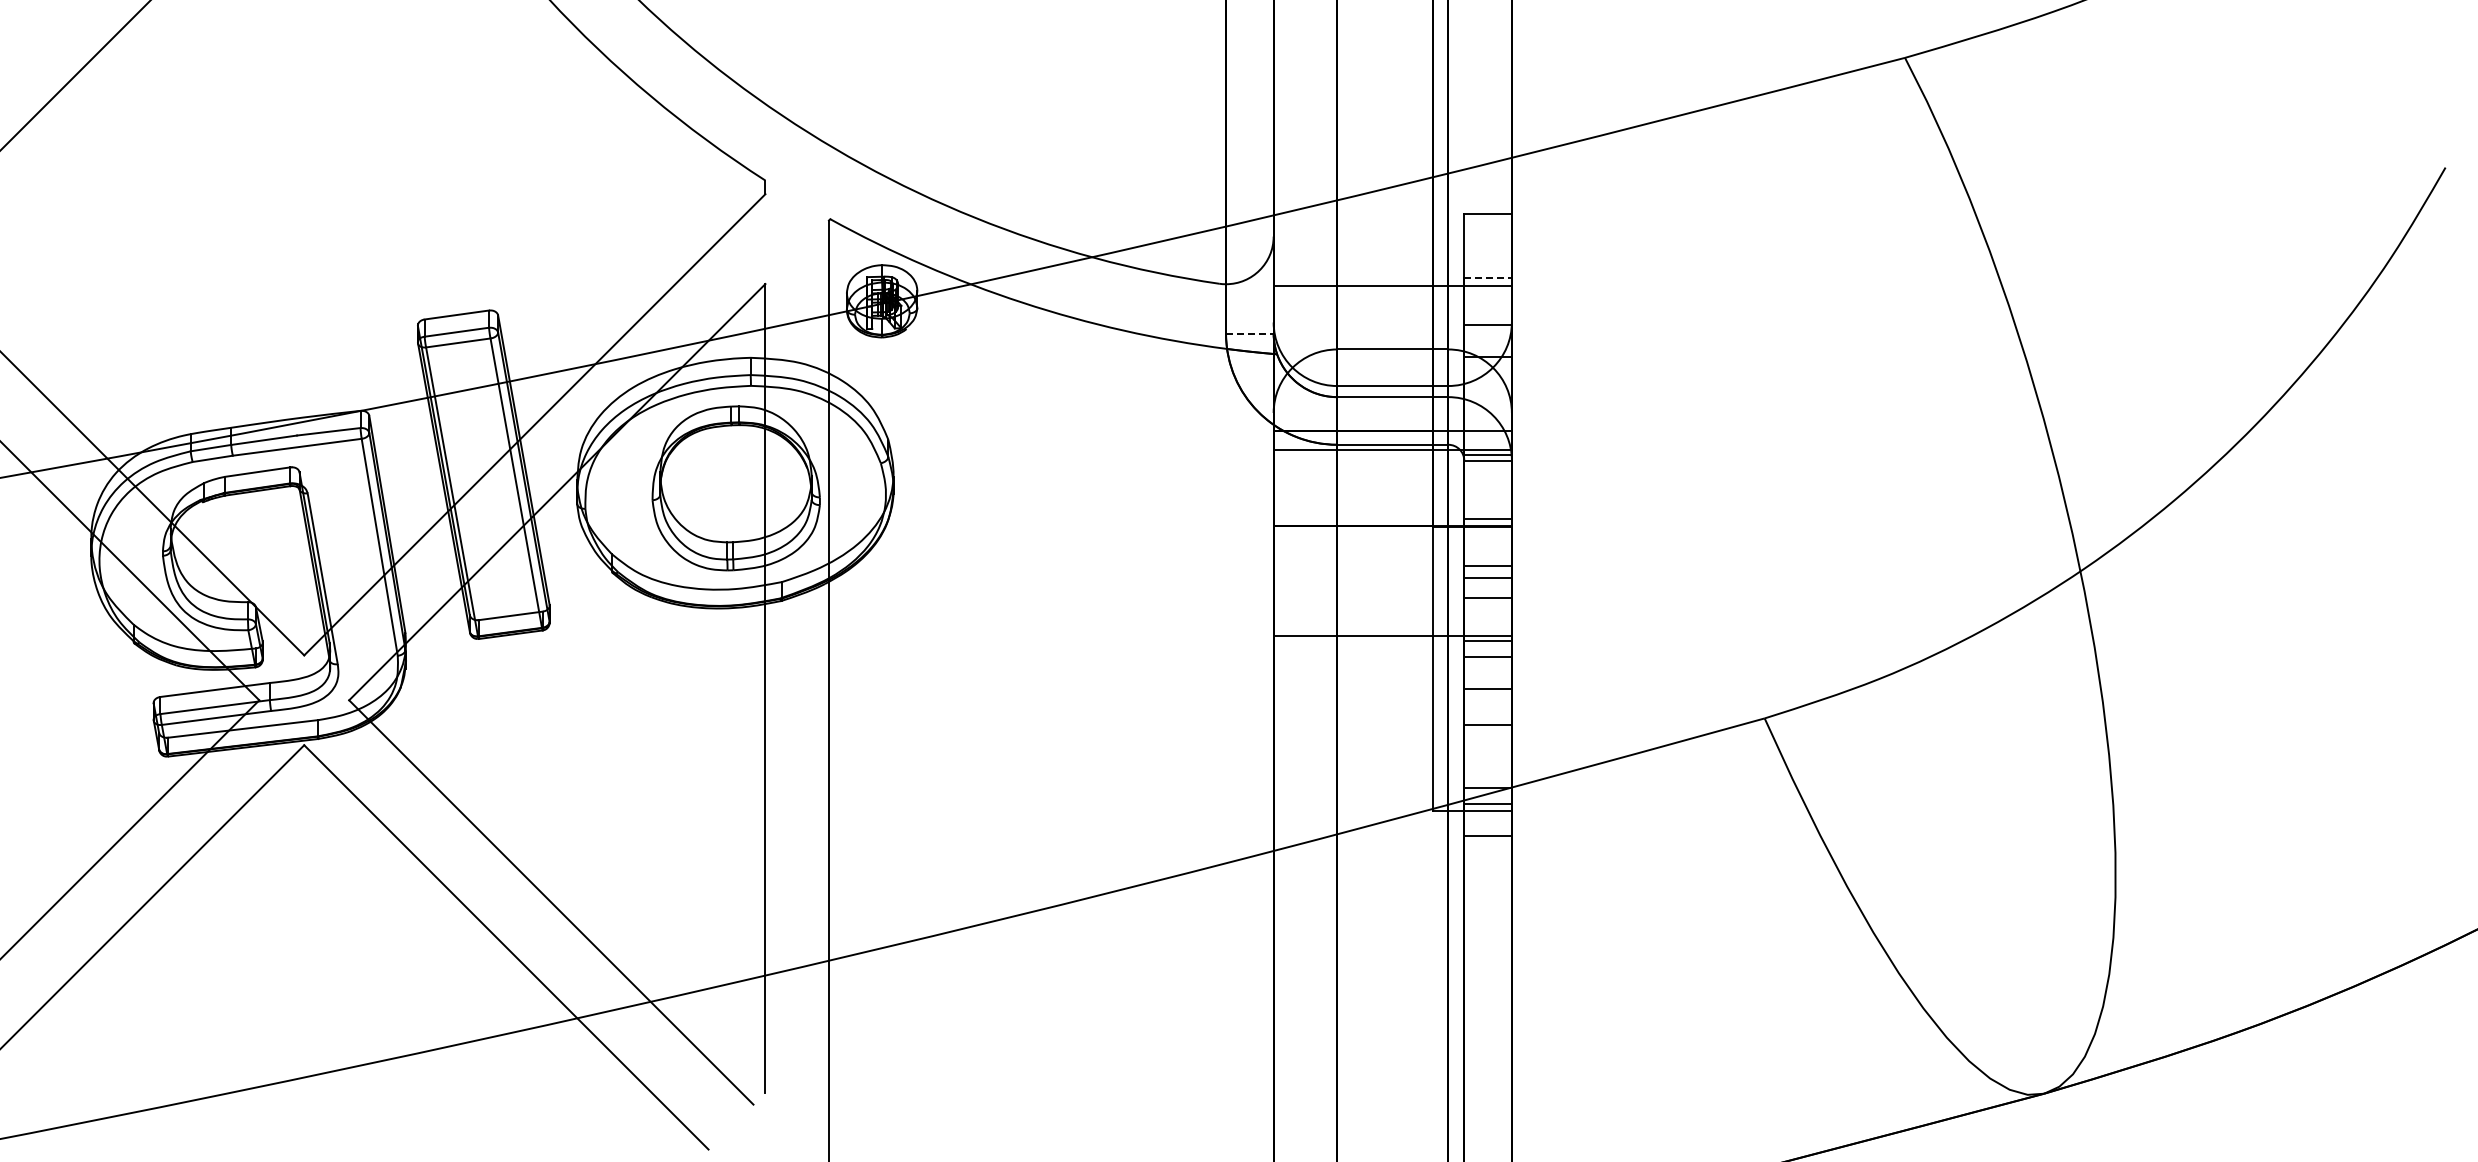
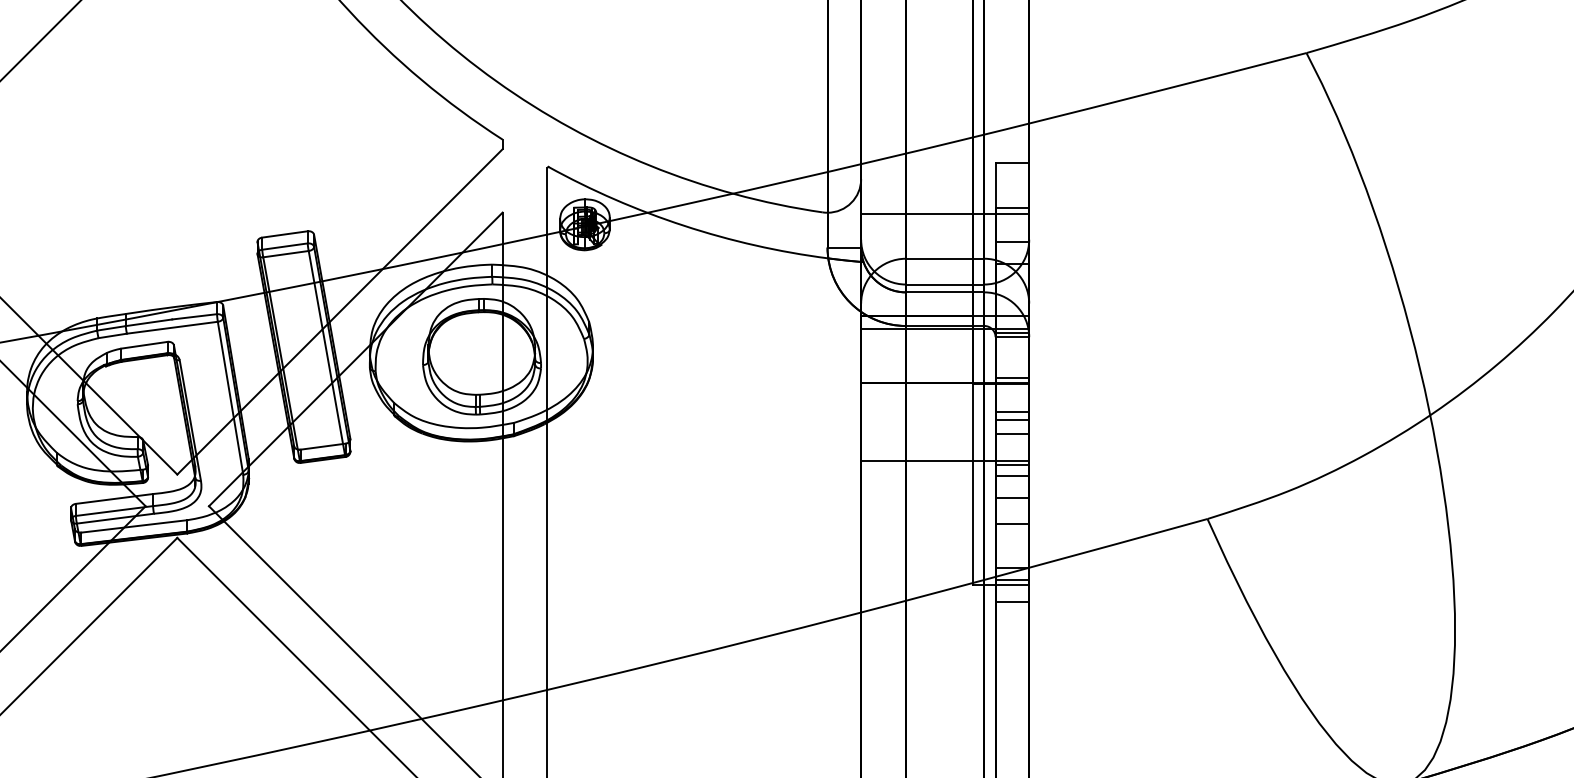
line: (1488, 277) -> (1012, 207), dashed -> solid
line: (1249, 333) -> (844, 247), dashed -> solid

